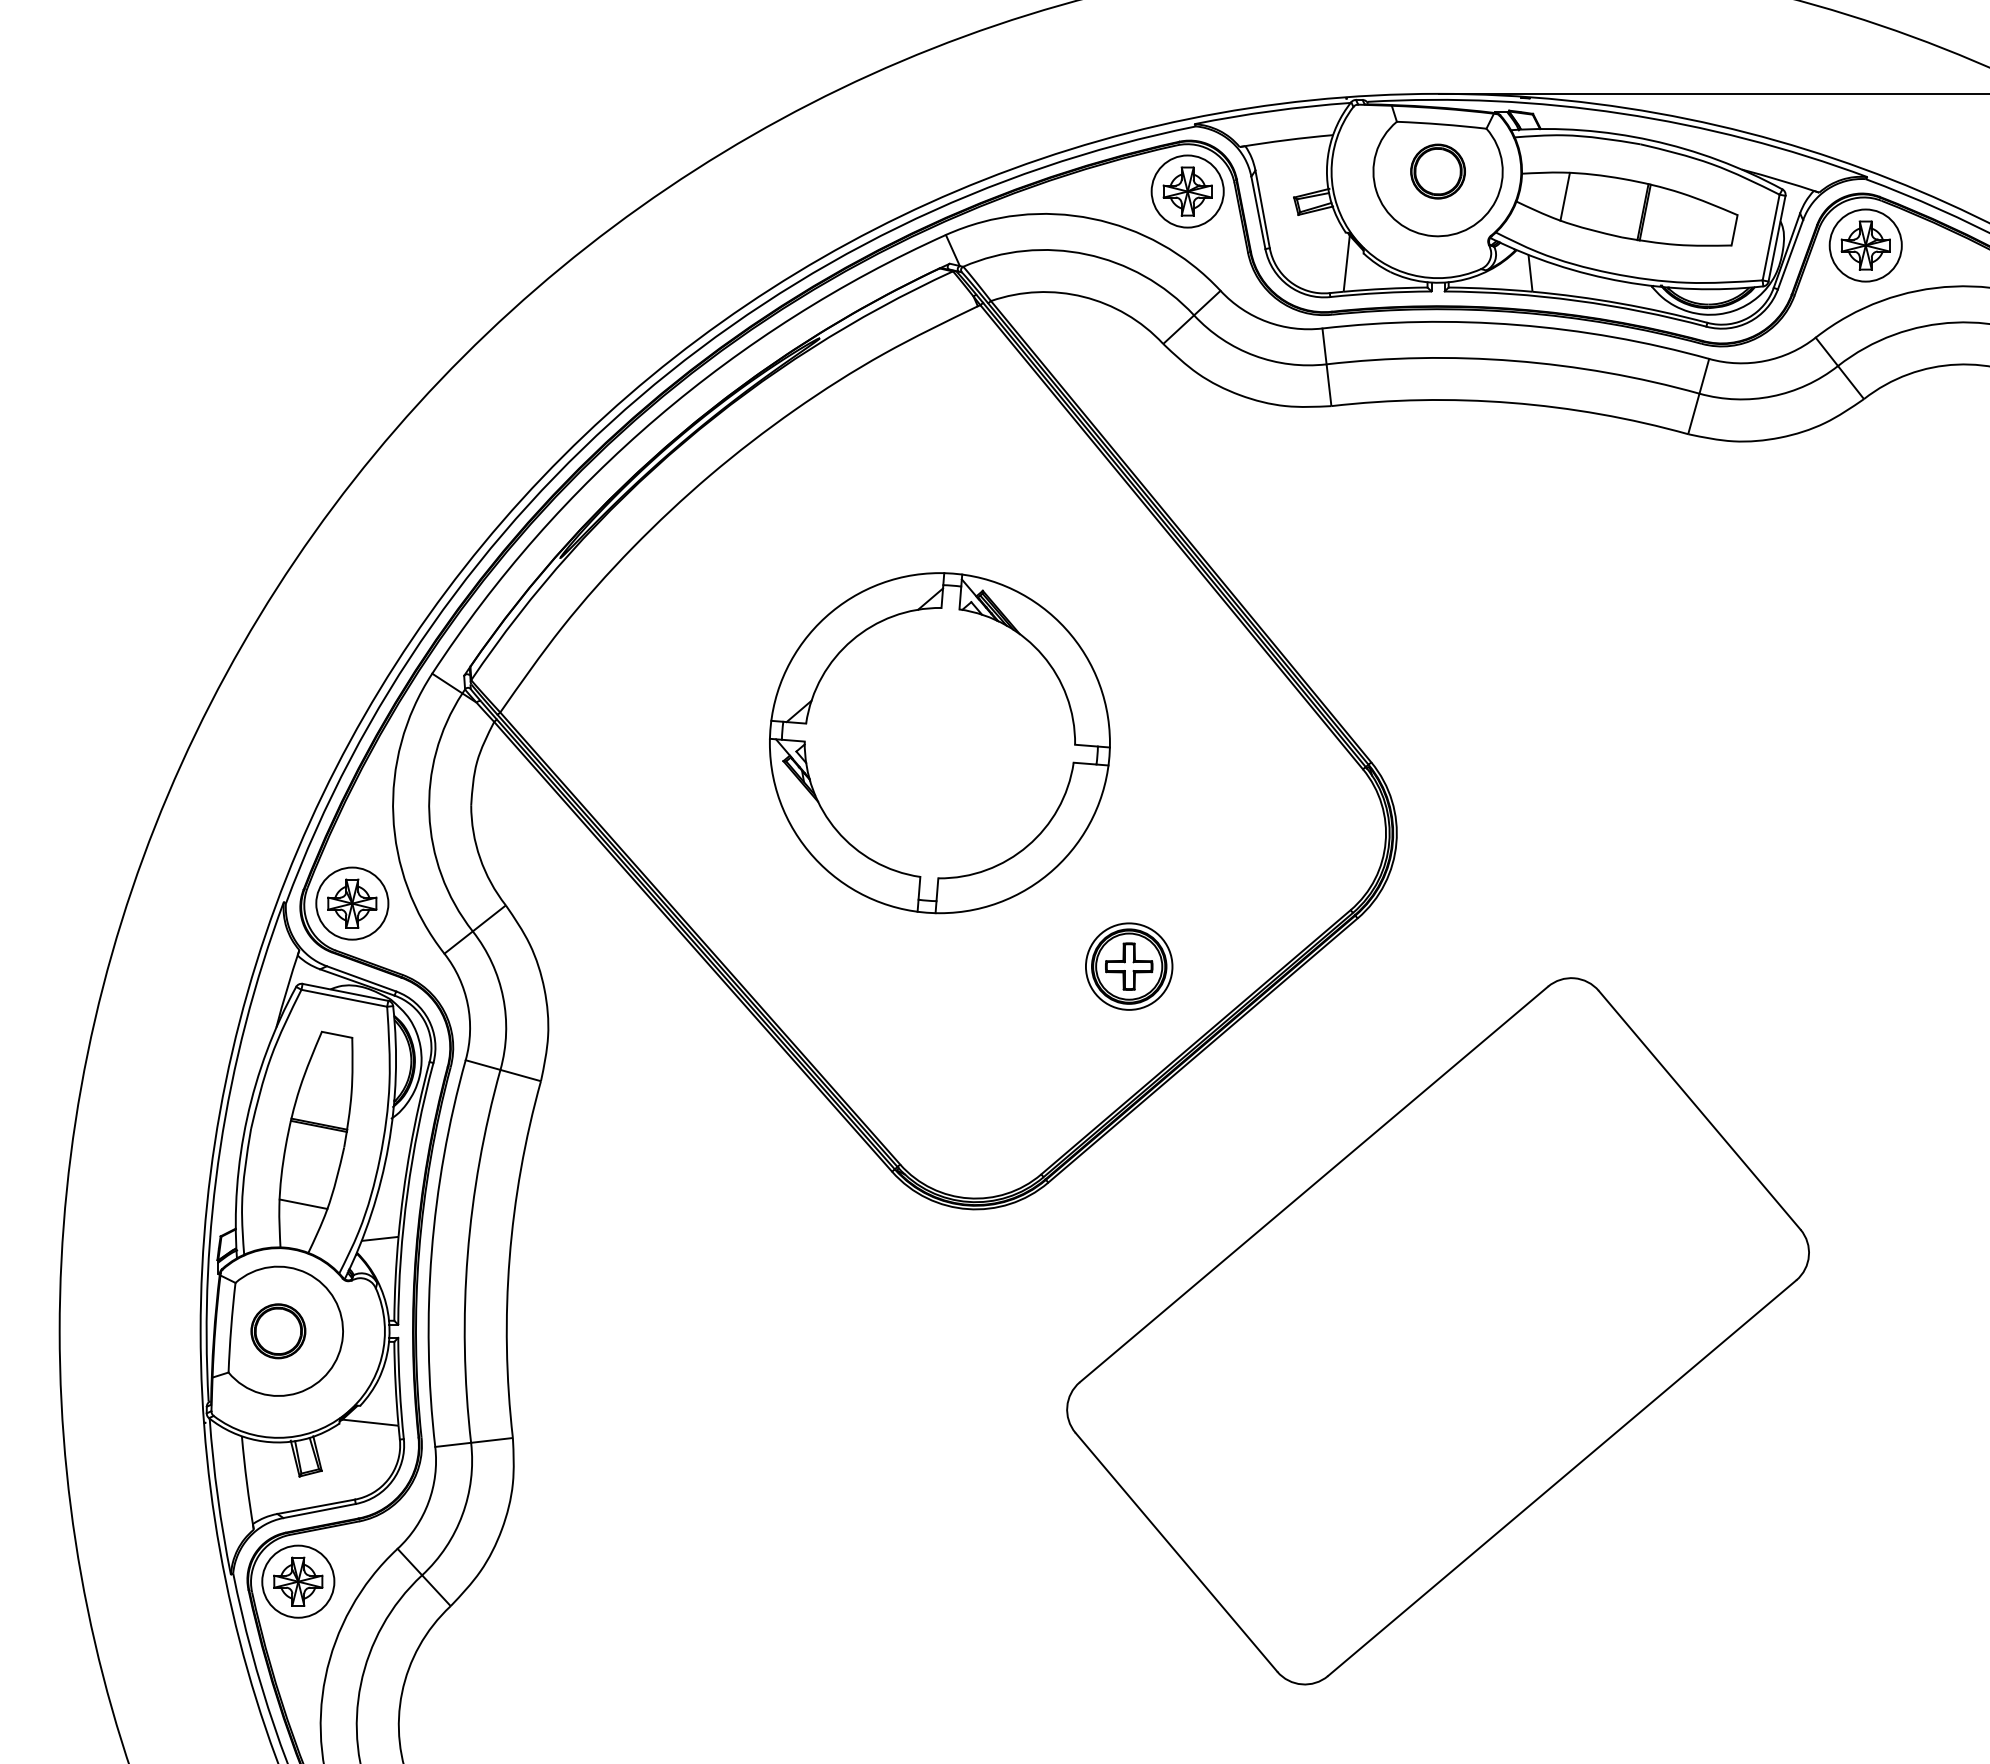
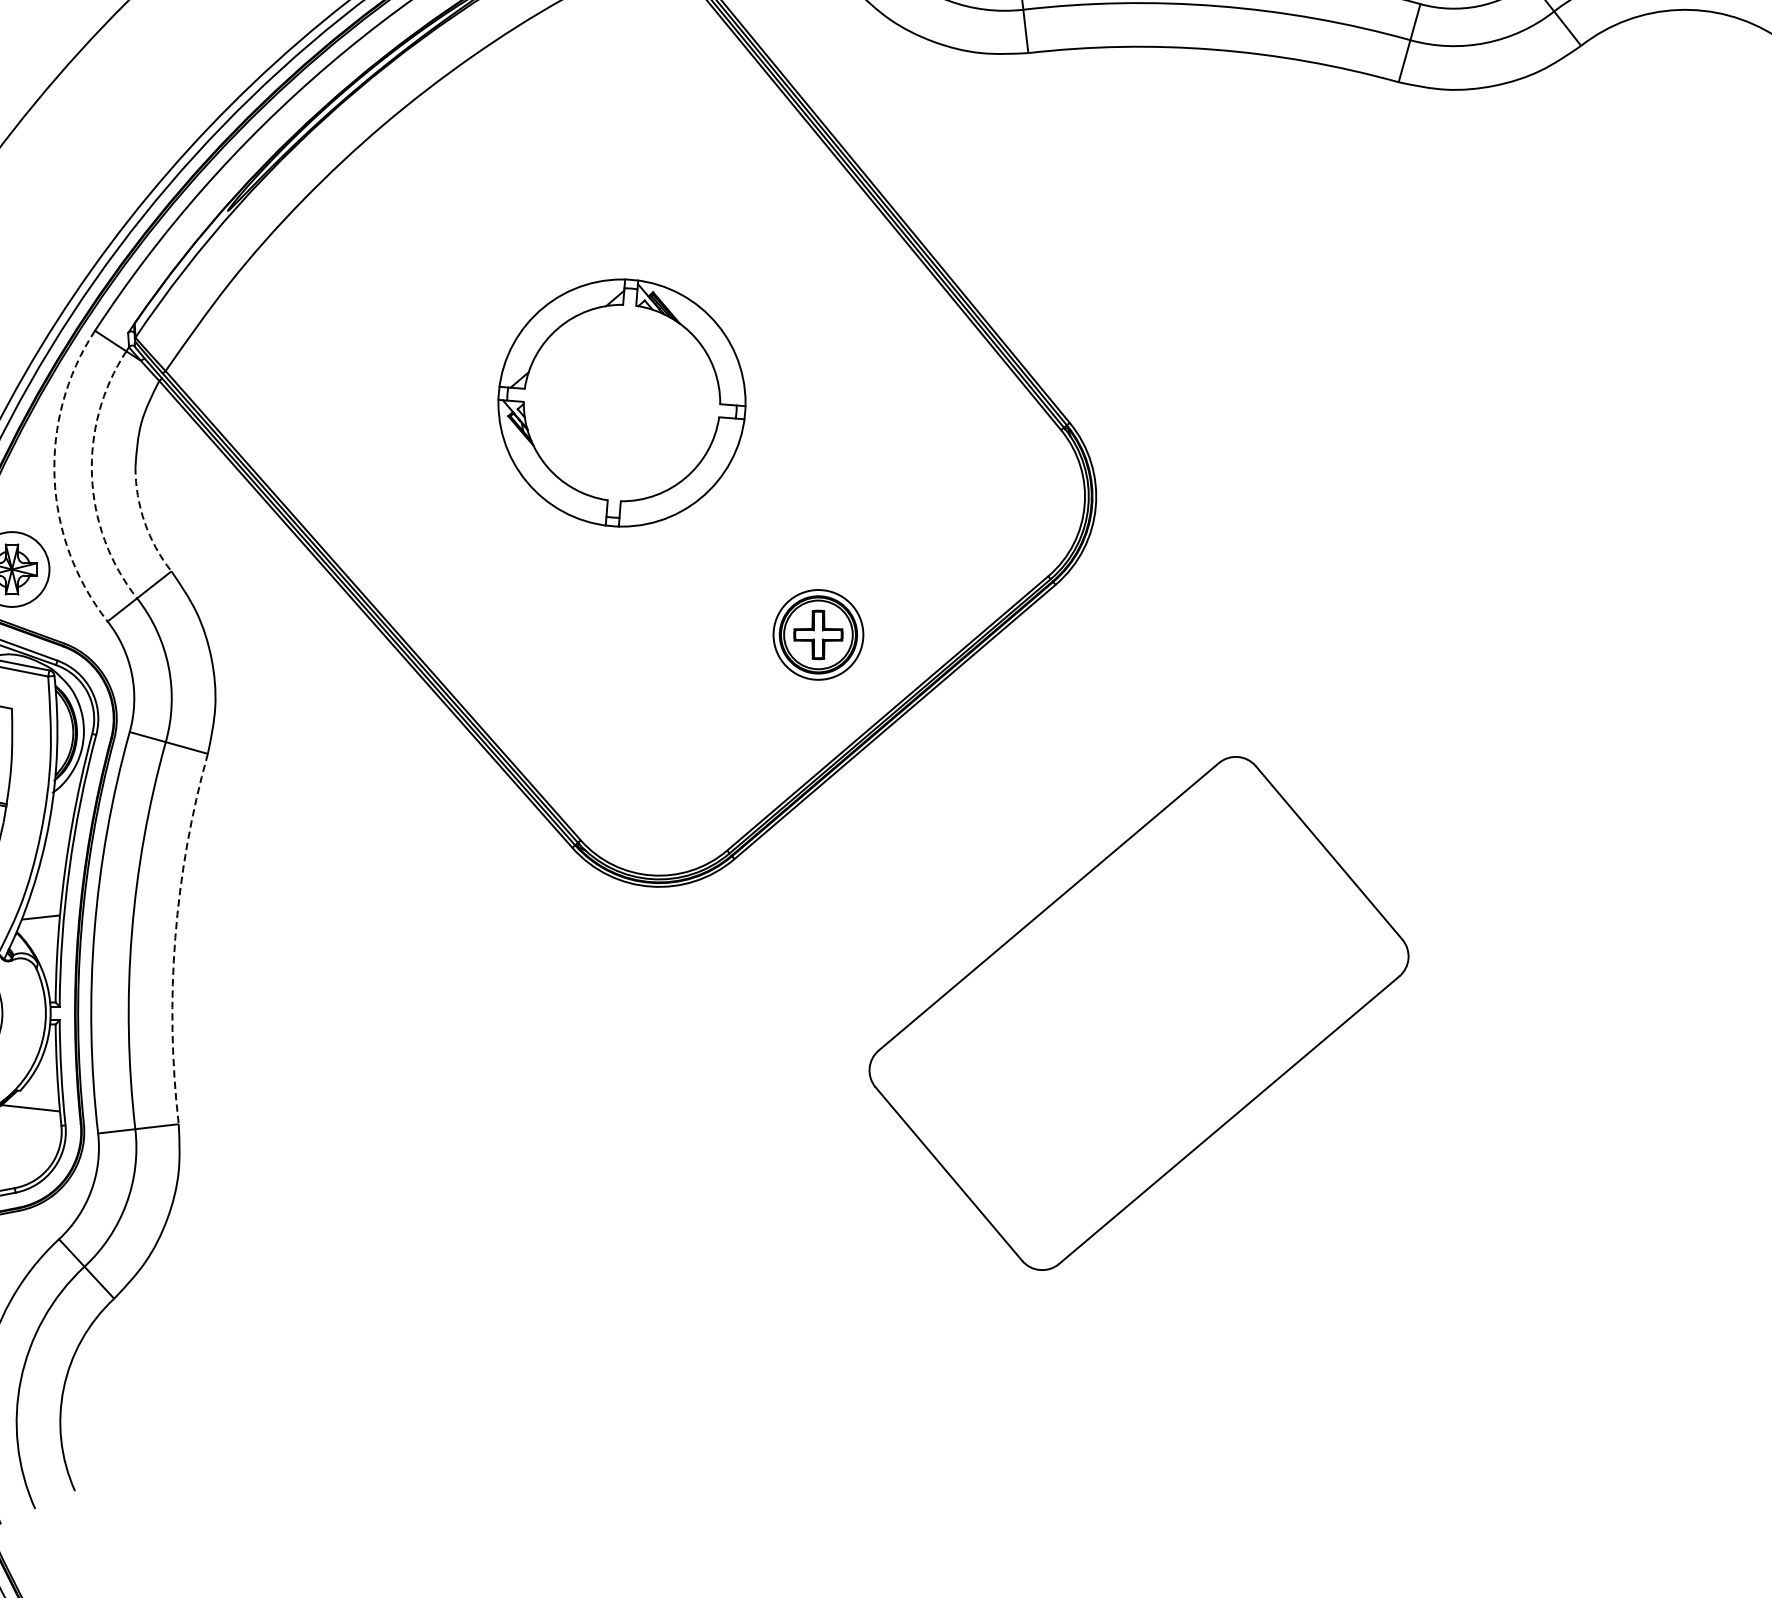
part: (939, 743) -> (621, 403), size x0.7
arc: (429, 814) -> (92, 477), solid -> dashed
arc: (393, 815) -> (54, 478), solid -> dashed
arc: (480, 858) -> (145, 522), solid -> dashed
arc: (509, 1258) -> (175, 937), solid -> dashed
part: (1437, 1331) -> (1138, 1013), size x0.7

